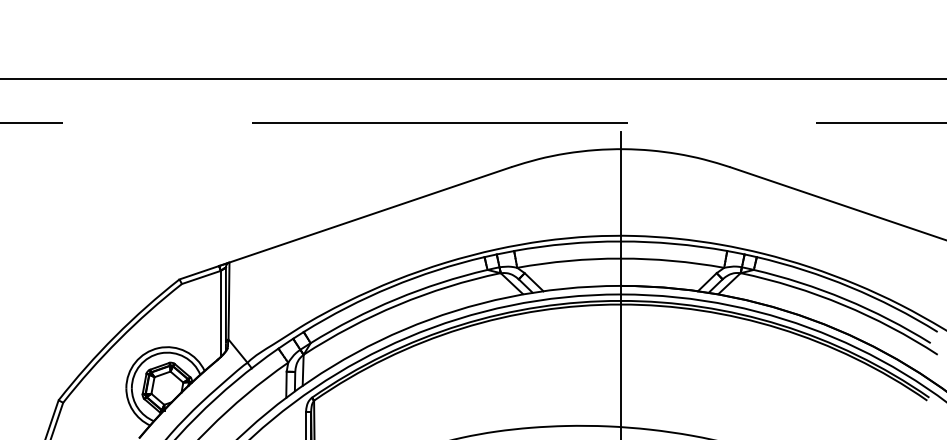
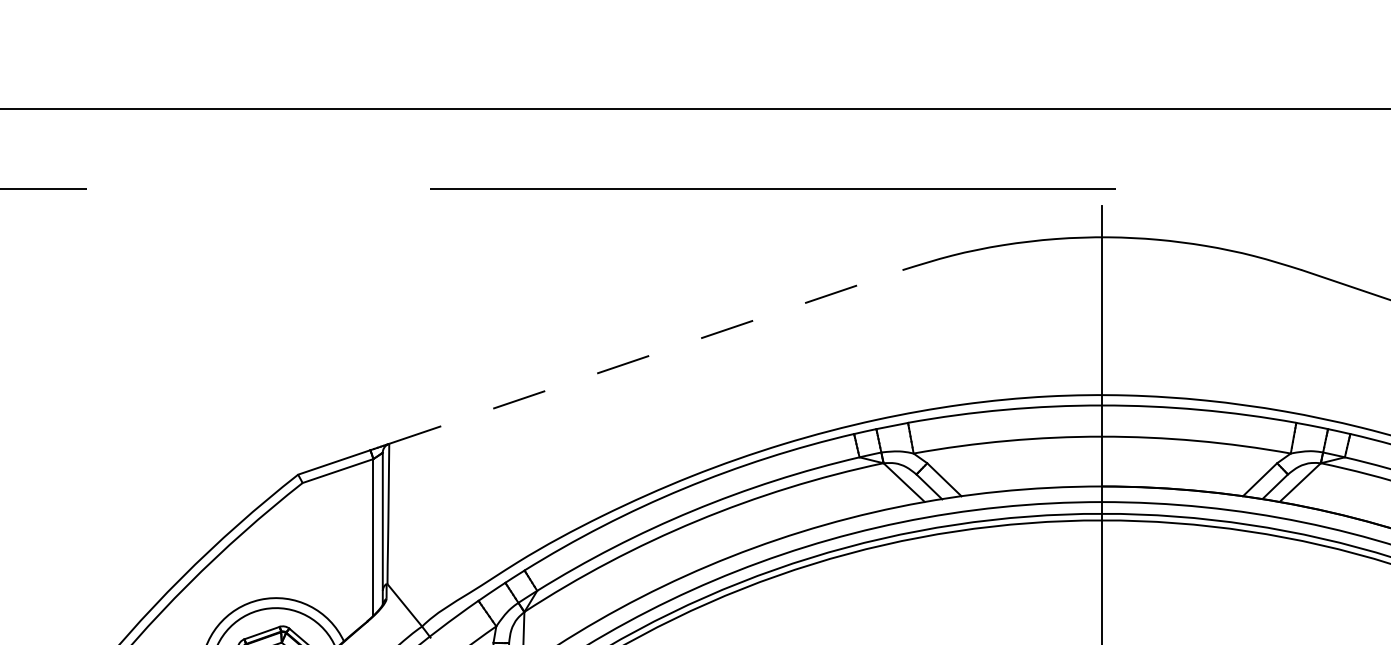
line: (370, 214) -> (646, 356), solid -> dashed

